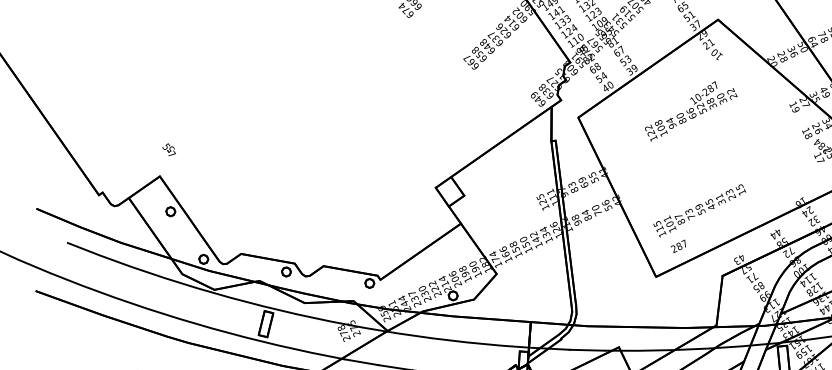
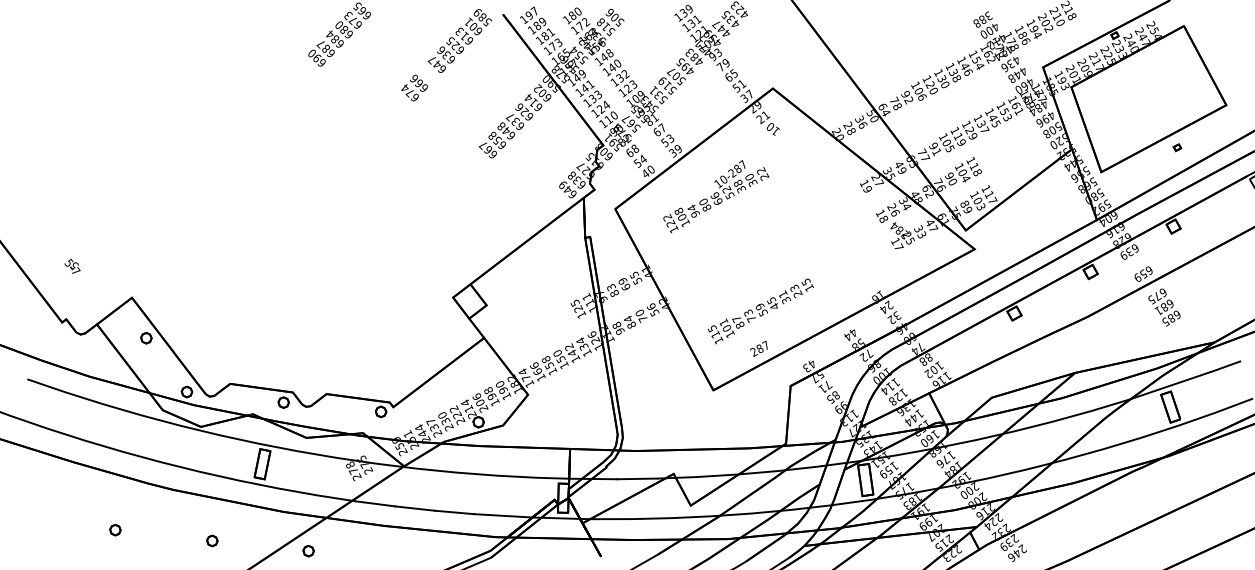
text: (691, 111) -> (716, 196), moved
text: (169, 149) -> (72, 266), moved
text: (678, 246) -> (758, 348), moved

